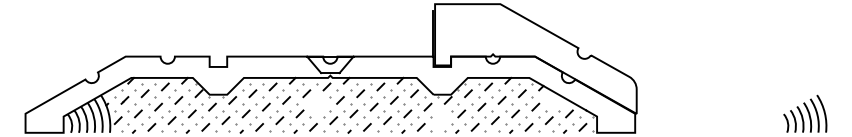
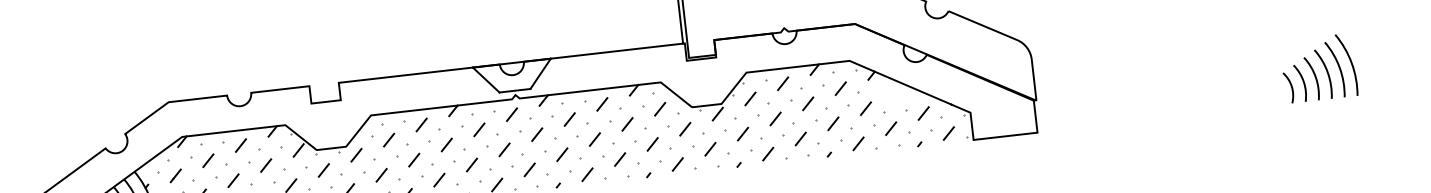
part: (316, 103) -> (497, 144), added
part: (441, 117) -> (709, 144), added

